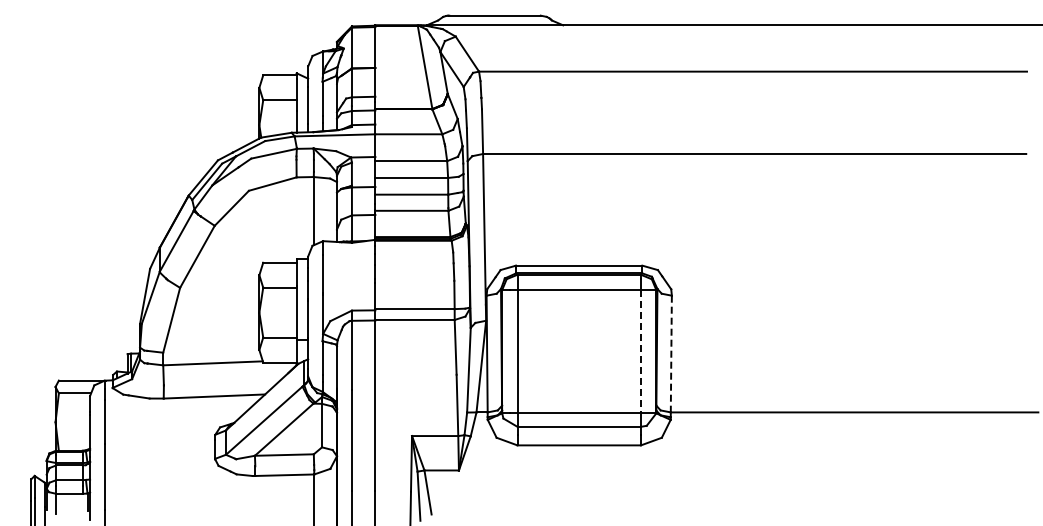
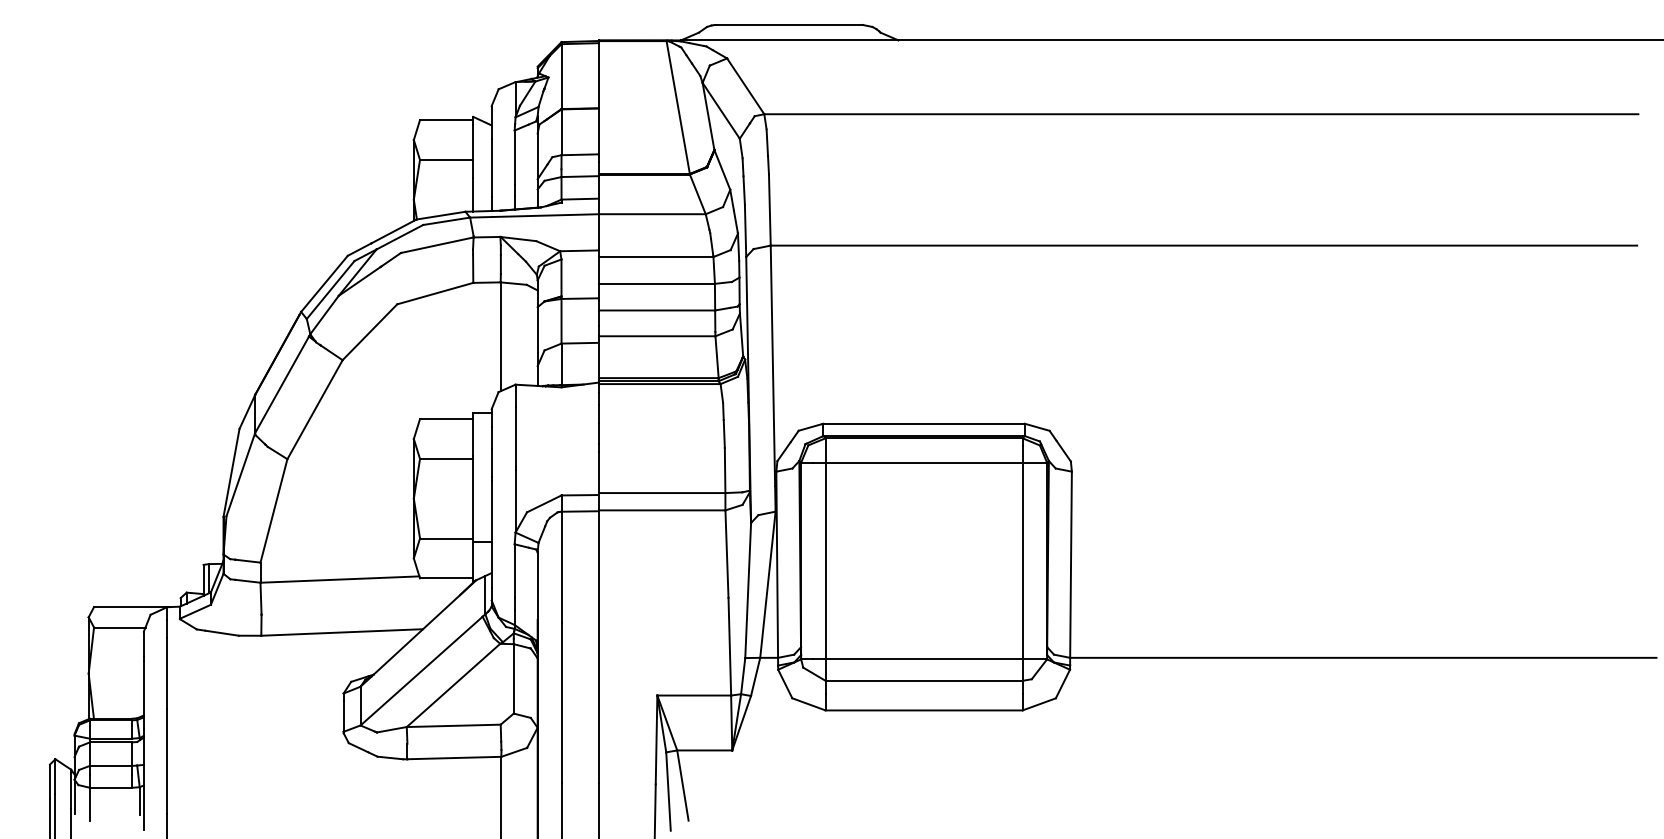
line: (640, 351) -> (1021, 560), dashed -> solid
line: (671, 354) -> (1071, 565), dashed -> solid

